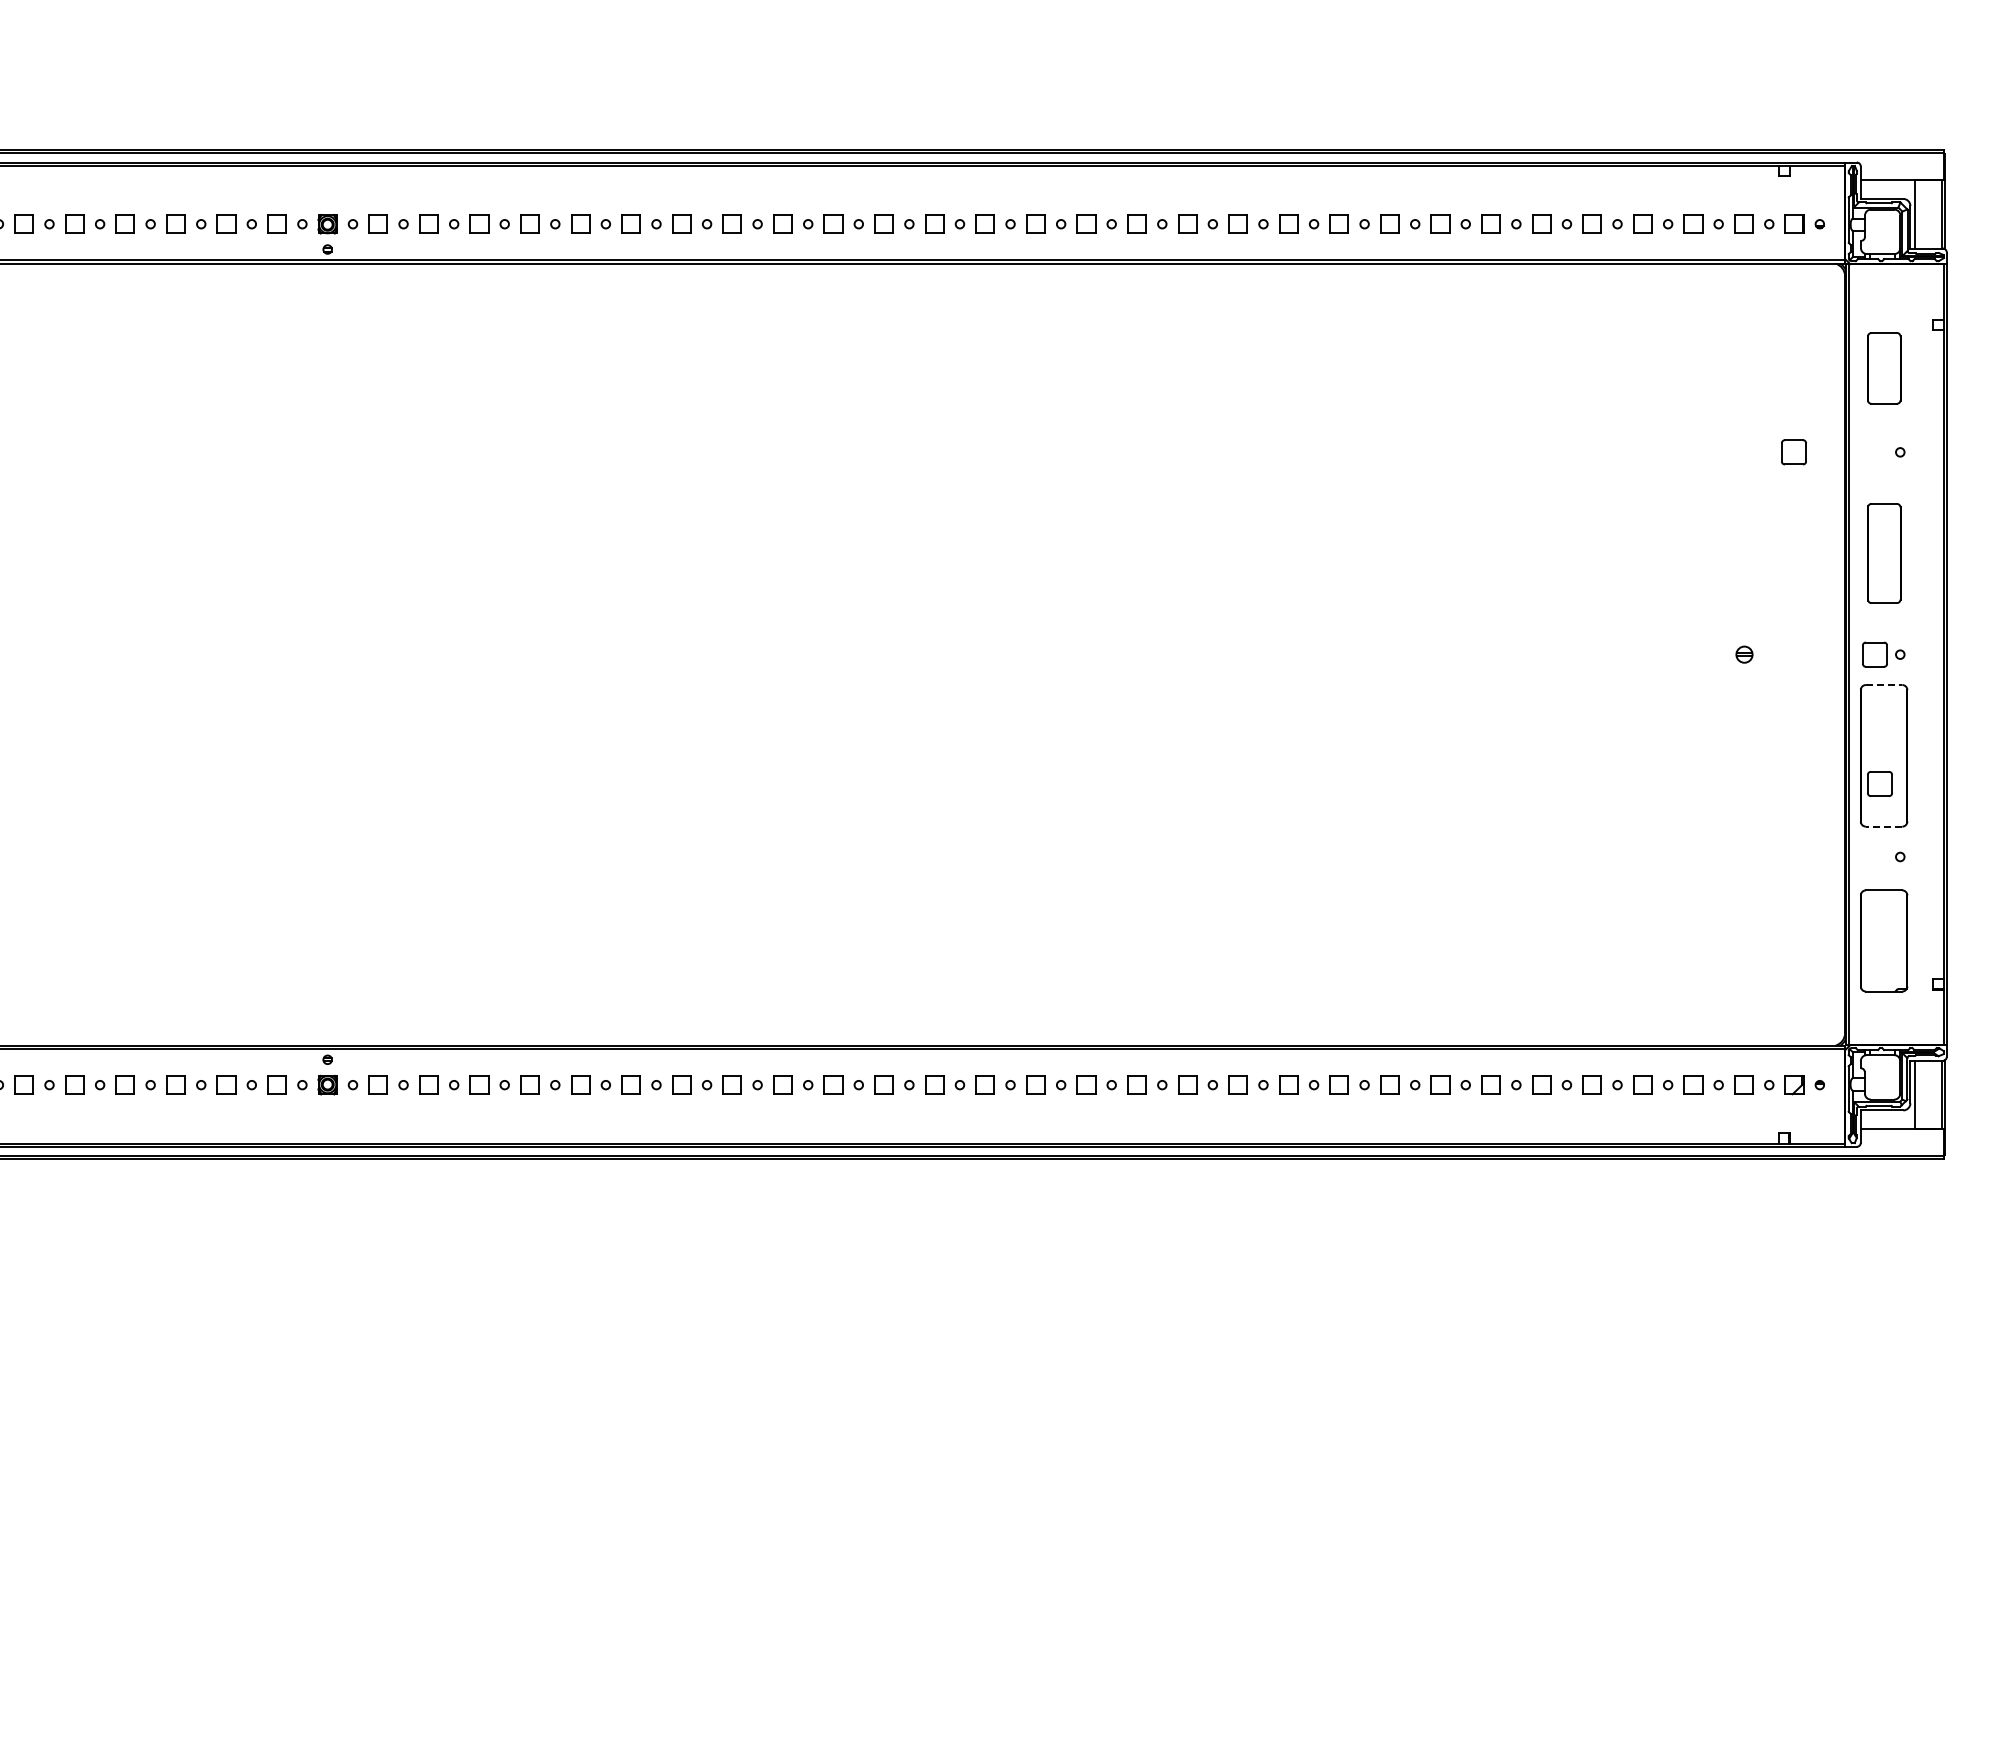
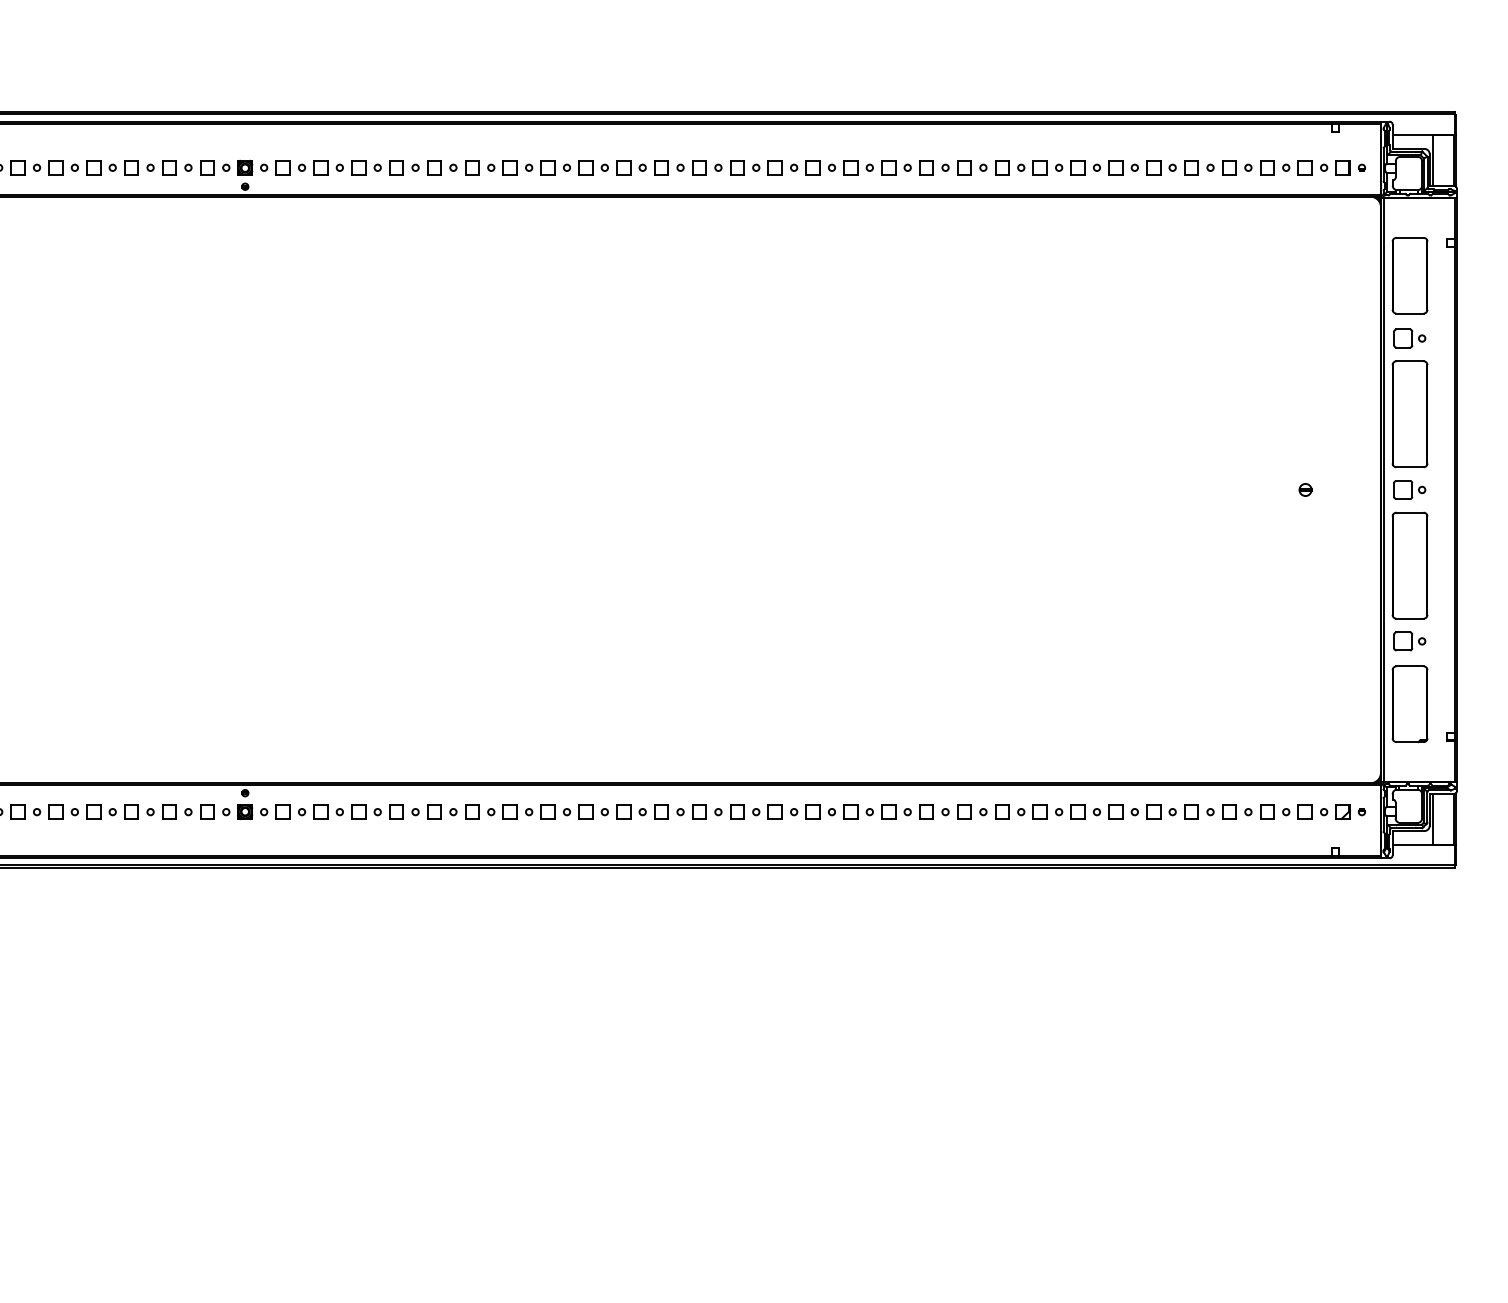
part: (1884, 368) -> (1410, 275), size x1.43
part: (1793, 452) -> (1402, 338), moved
part: (1884, 553) -> (1410, 414), size x1.43
line: (1884, 685) -> (1410, 513), dashed -> solid
part: (1879, 783) -> (1402, 641), moved
line: (1883, 826) -> (1409, 618), dashed -> solid

